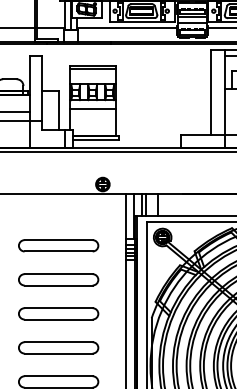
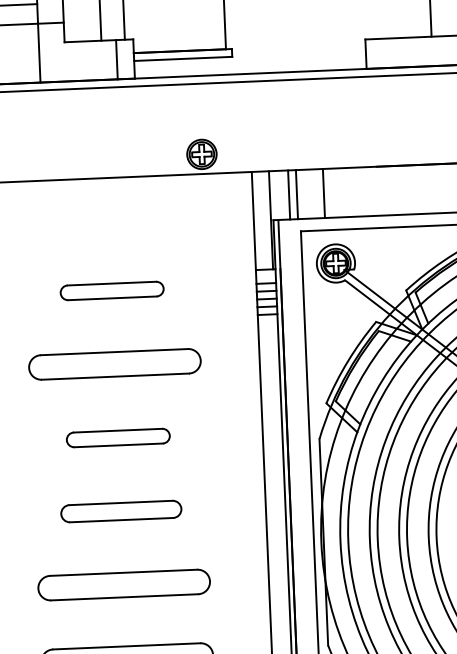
part: (58, 245) -> (111, 290), size x0.6
part: (58, 313) -> (117, 437), size x0.6
part: (58, 347) -> (120, 510), size x0.7

